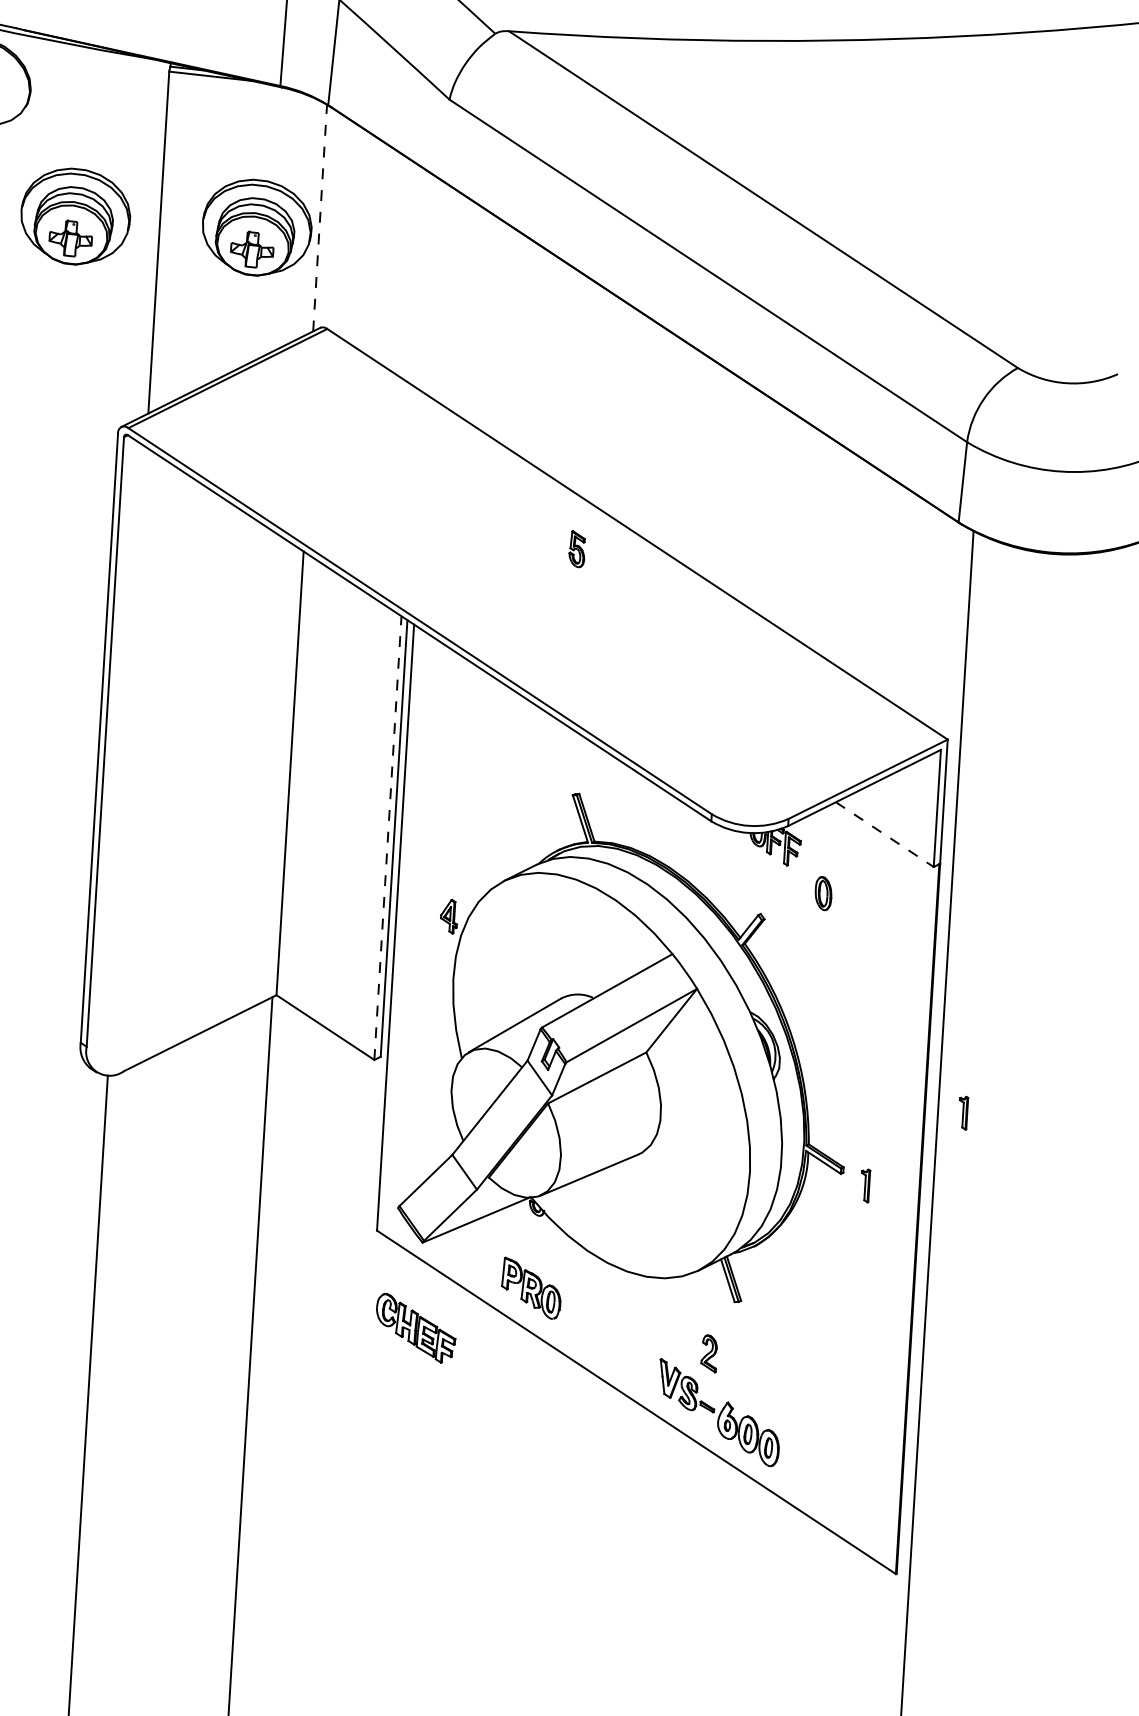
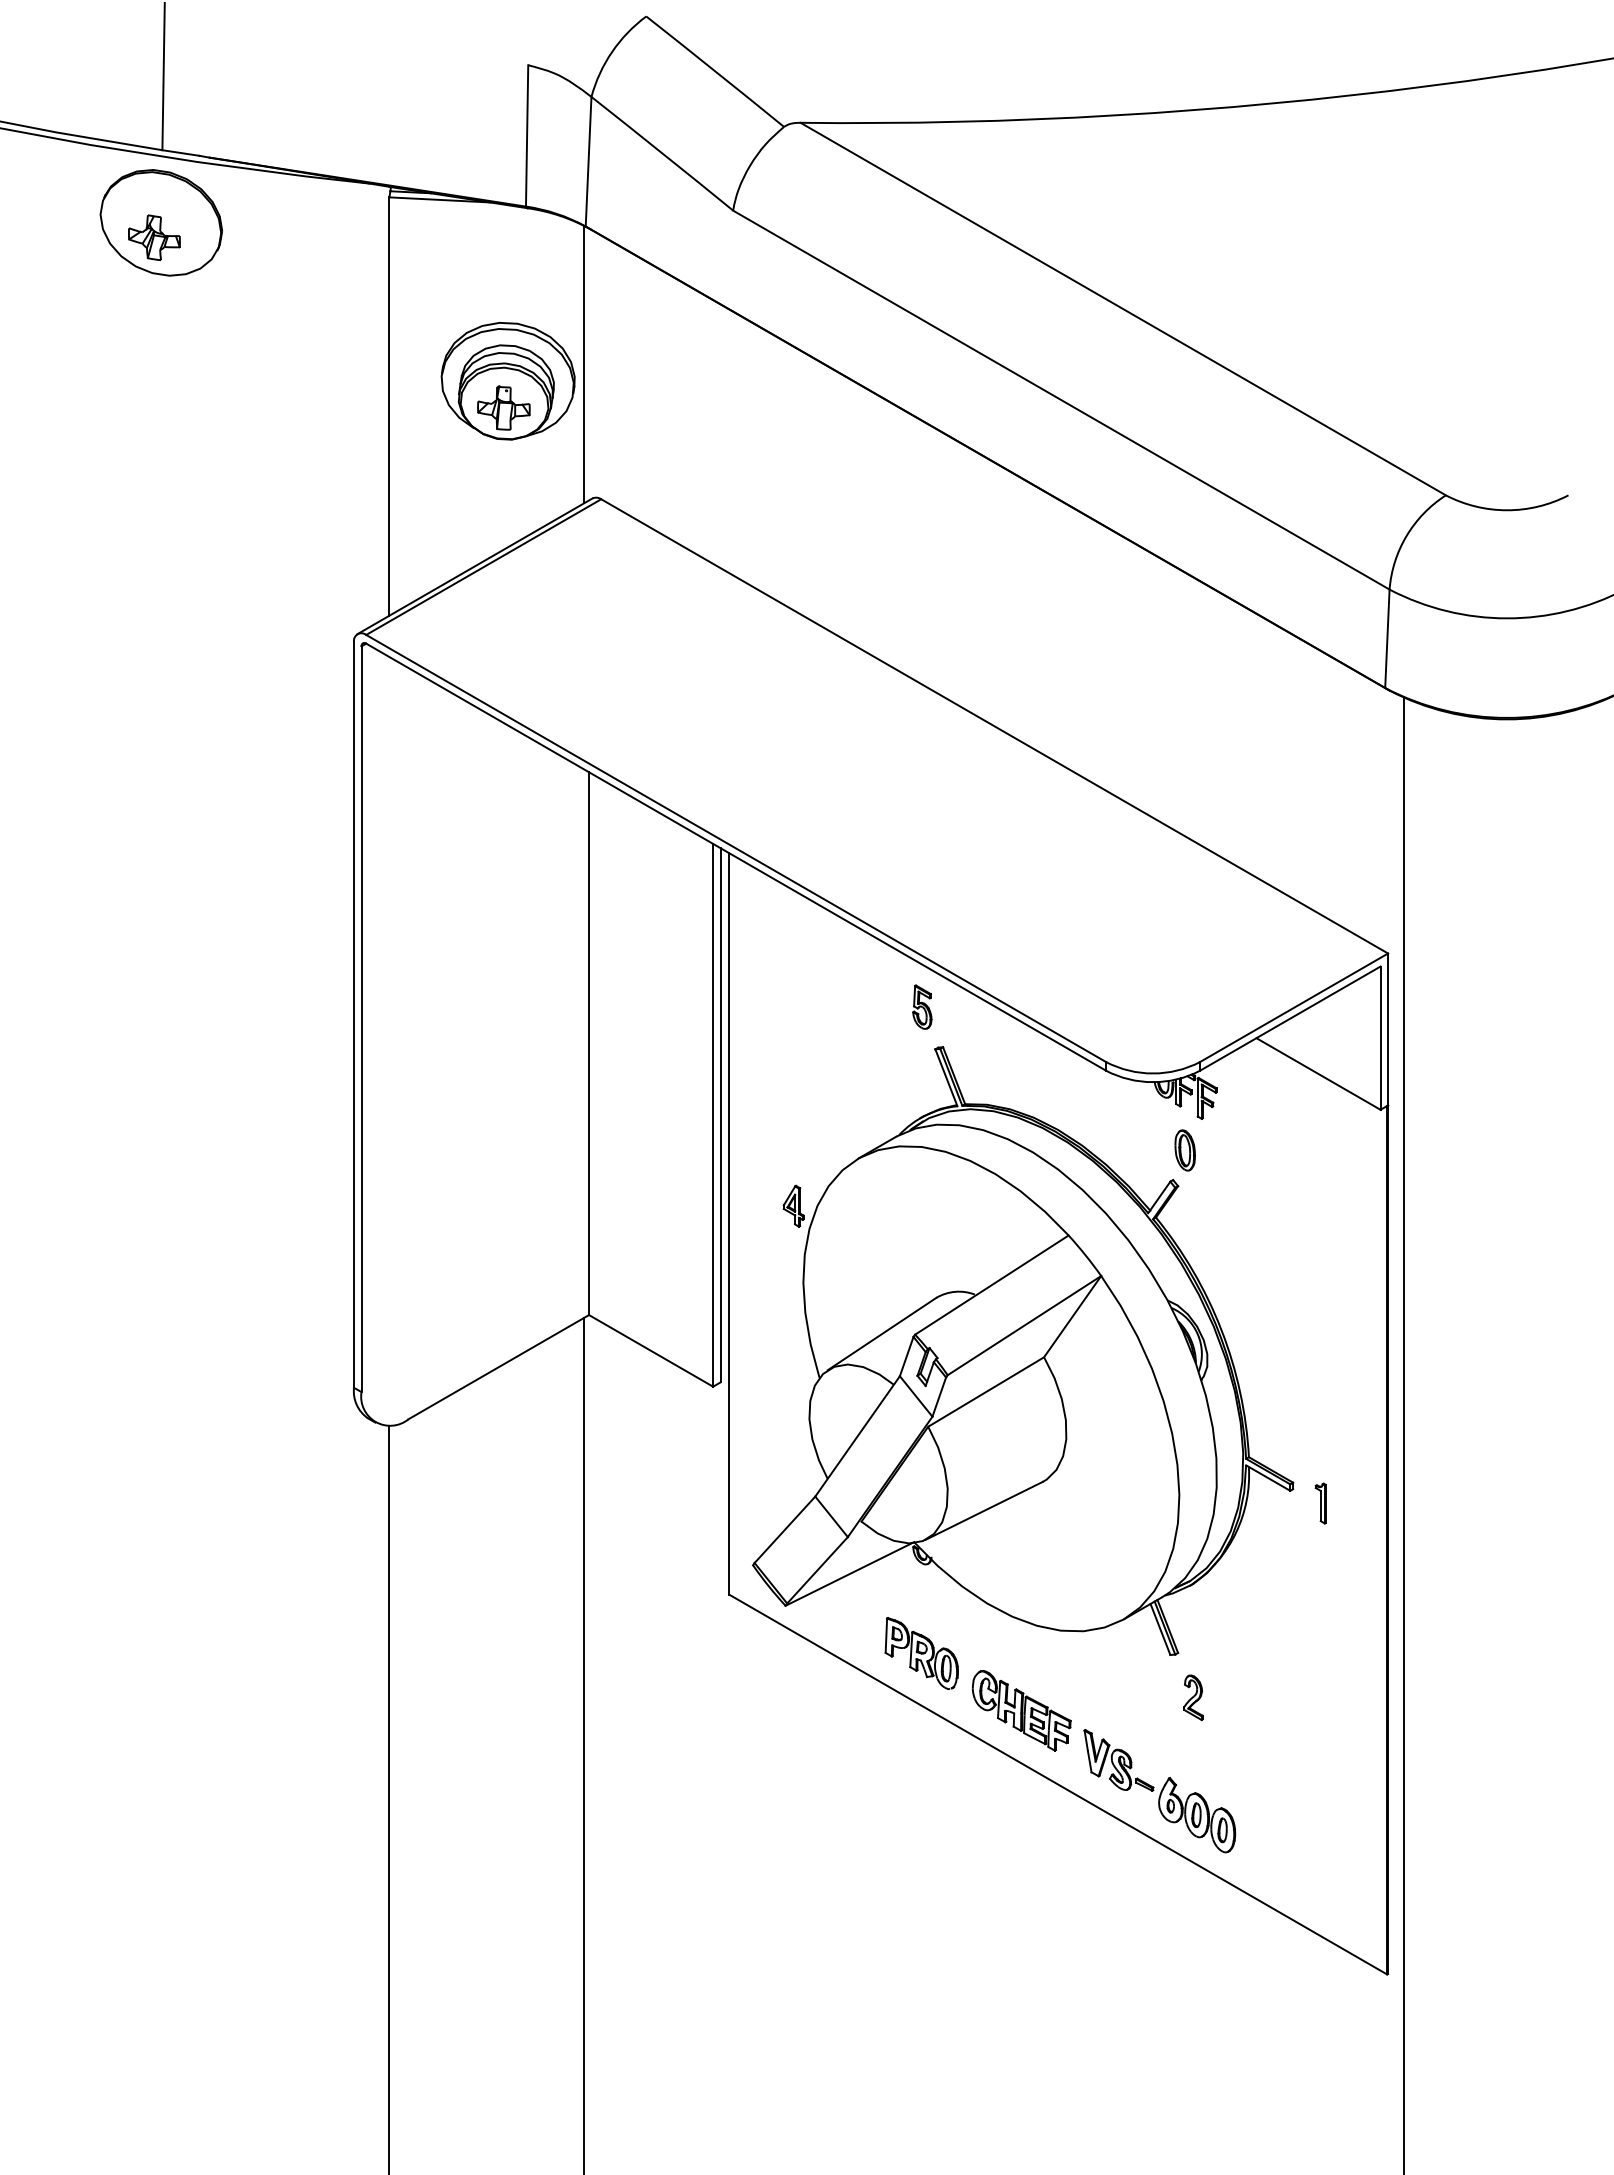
part: (75, 216) -> (285, 381), removed
line: (320, 217) -> (584, 364), dashed -> solid
part: (577, 548) -> (922, 1006), moved
line: (884, 835) -> (1318, 1074), dashed -> solid
line: (388, 837) -> (713, 1114), dashed -> solid
part: (822, 893) -> (1184, 1150), moved
part: (962, 1113) -> (1434, 1407), removed
part: (415, 1328) -> (1021, 1710), moved
part: (709, 1353) -> (1193, 1697), moved

